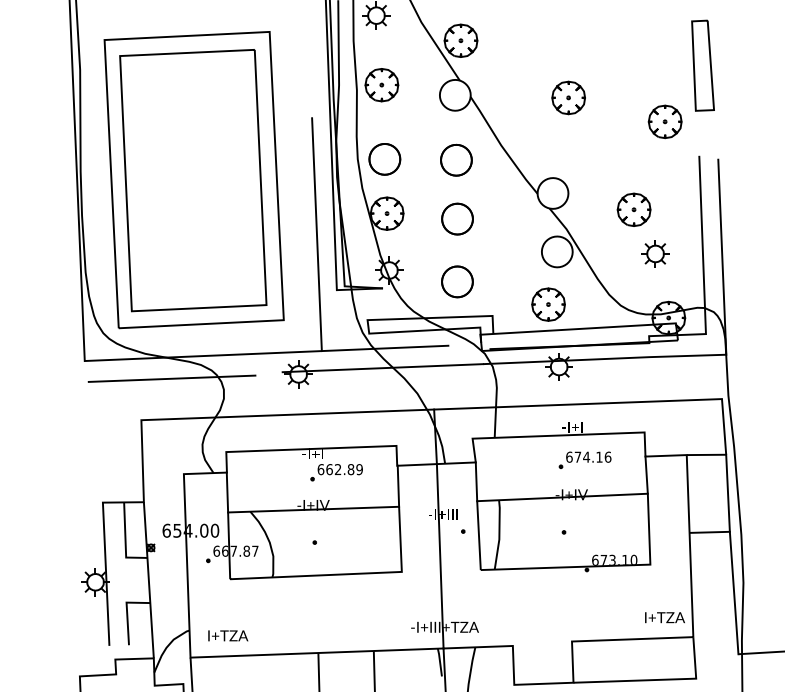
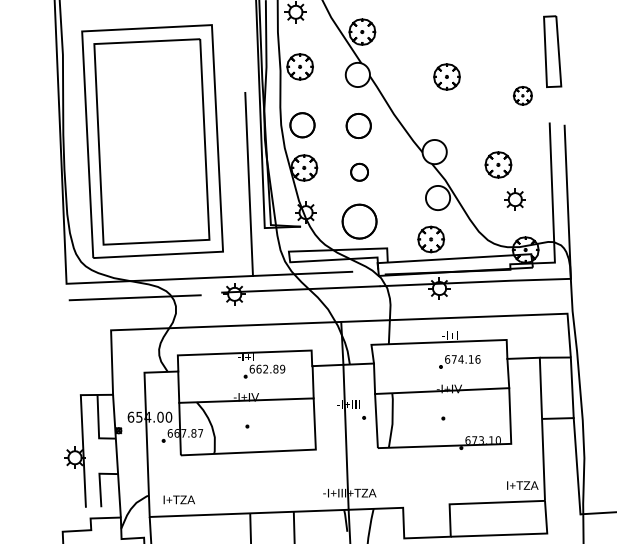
part: (664, 121) -> (522, 95), size x0.7
part: (457, 219) -> (359, 172), size x0.7
part: (457, 281) -> (359, 221), size x1.4

